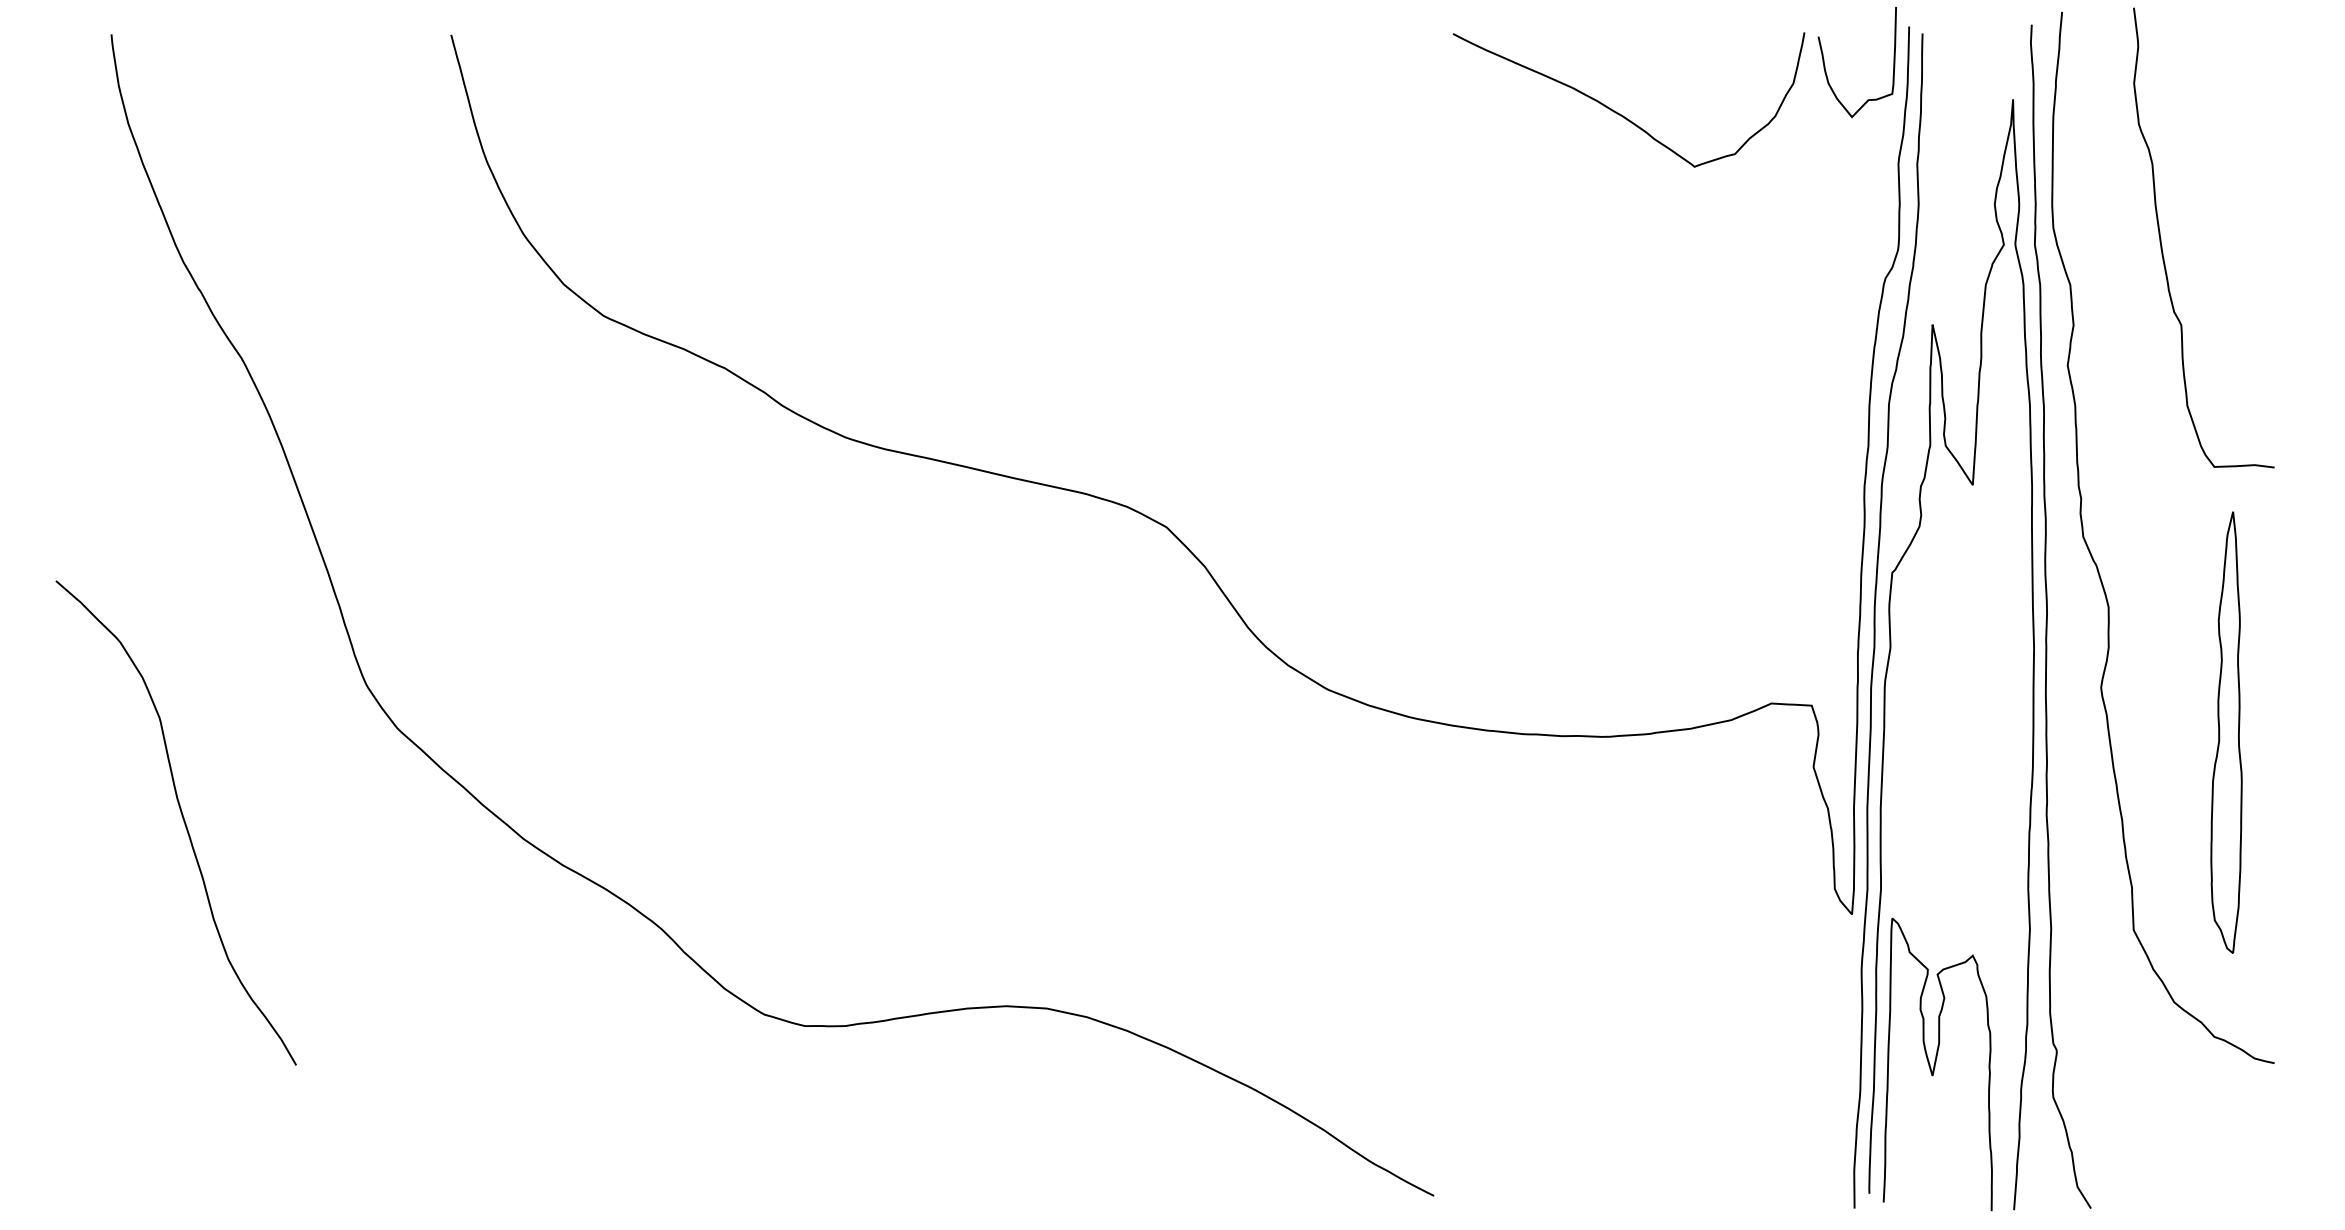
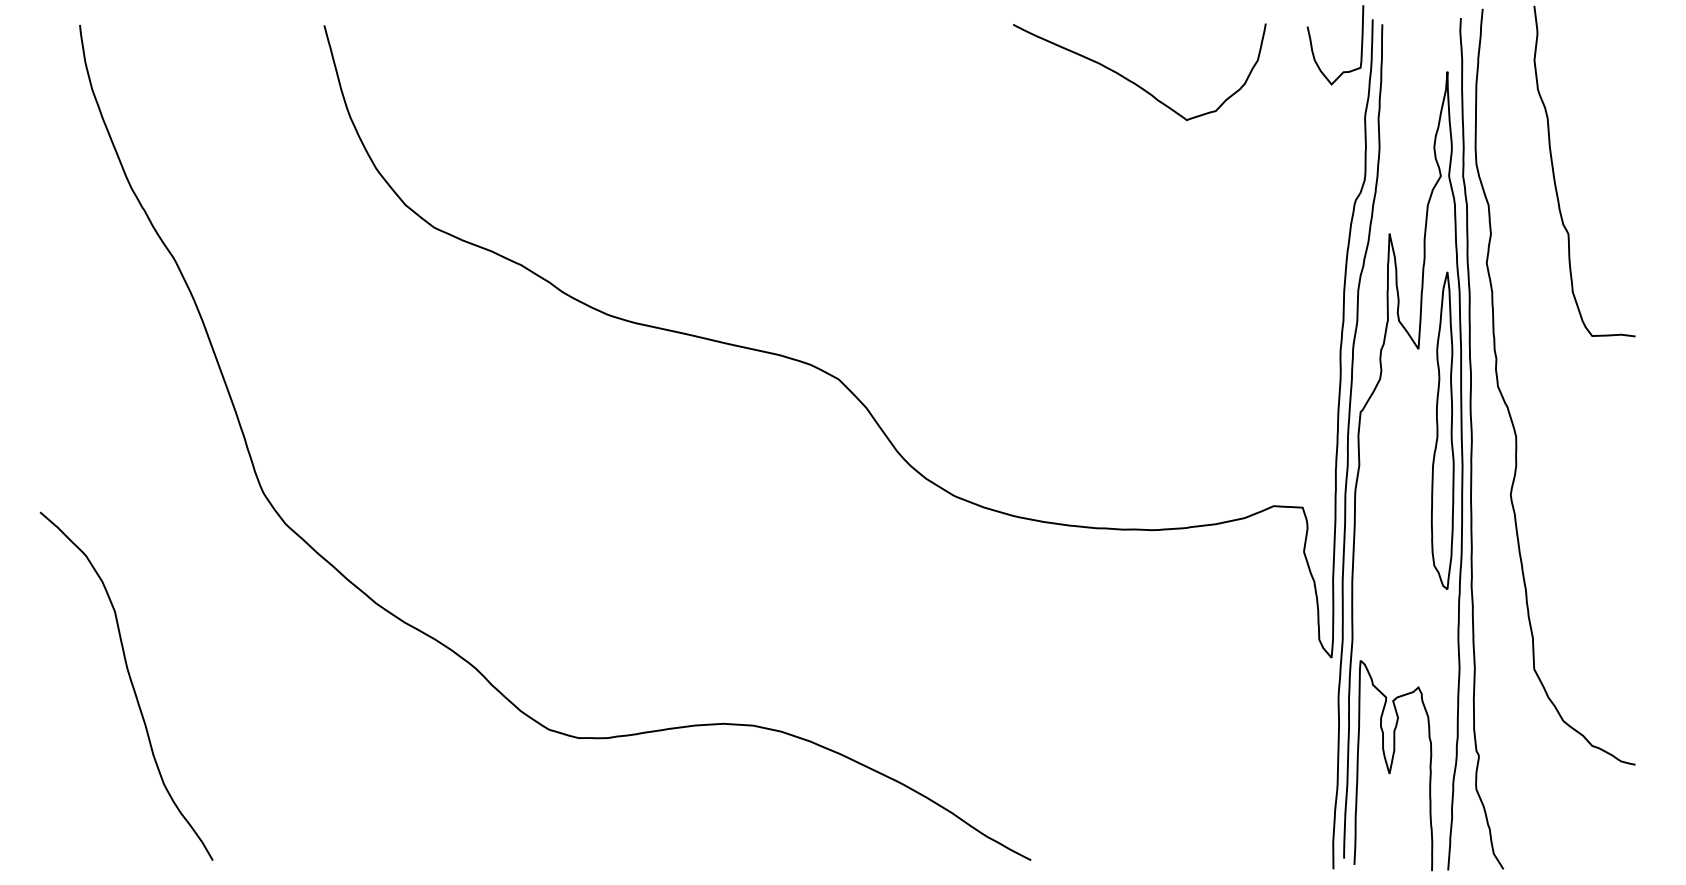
curve: (1618, 112) -> (1132, 81), moved
part: (2226, 732) -> (1442, 430), moved
curve: (182, 818) -> (131, 683), moved

